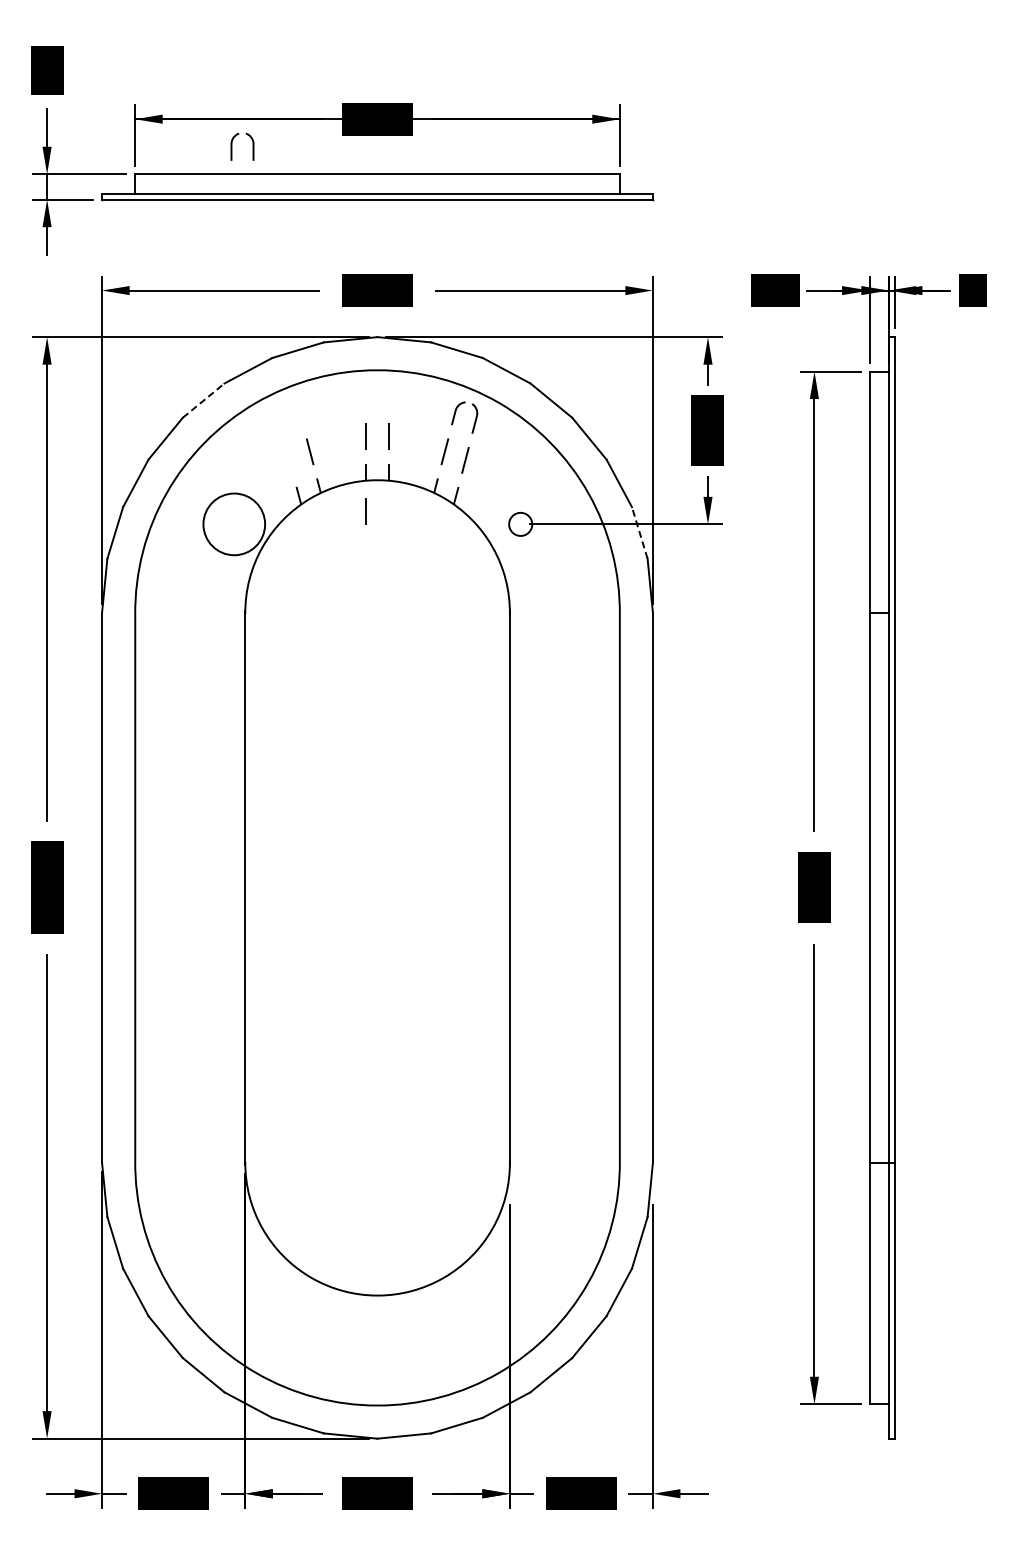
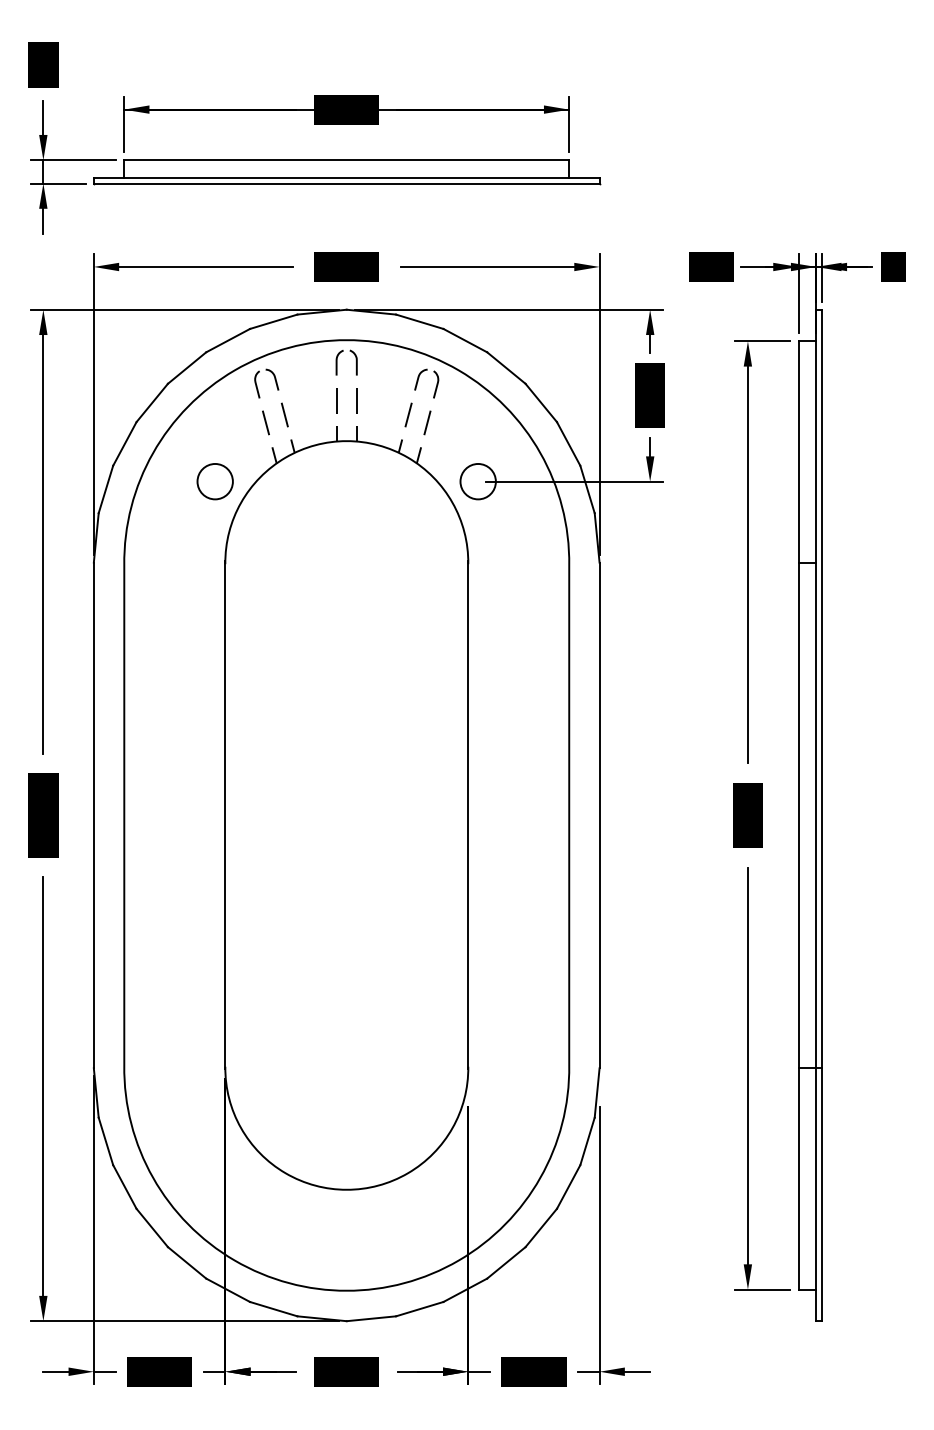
part: (232, 146) -> (337, 362), moved
line: (203, 400) -> (186, 367), dashed -> solid
part: (280, 420) -> (257, 386), added
line: (289, 460) -> (265, 423), added
line: (365, 511) -> (335, 469), removed
circle: (234, 524) -> (215, 481), size x0.62
circle: (520, 524) -> (478, 481), size x1.67
line: (639, 532) -> (587, 489), dashed -> solid

